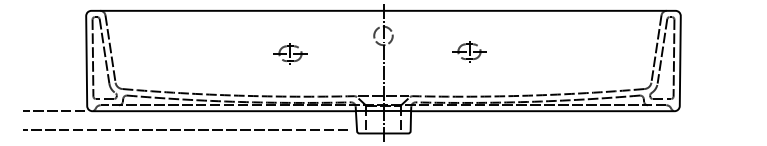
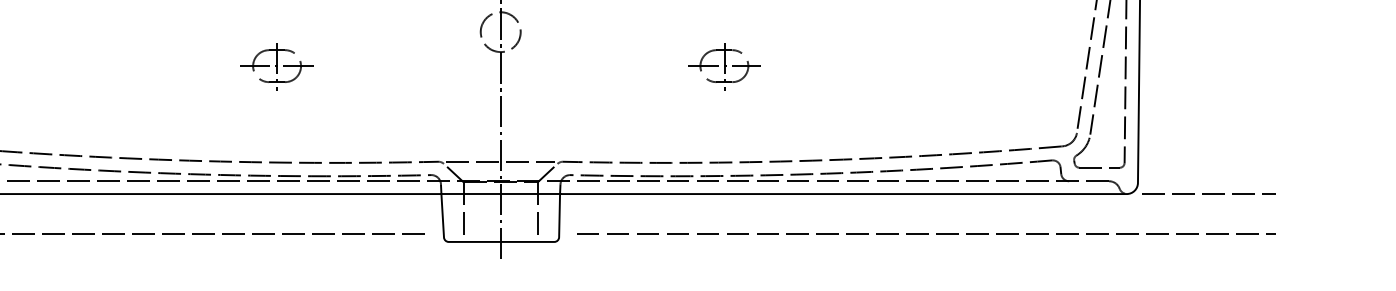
part: (469, 51) -> (724, 65), moved
part: (290, 53) -> (277, 65), moved
line: (712, 111) -> (1208, 194), added
line: (580, 129) -> (924, 233), added

